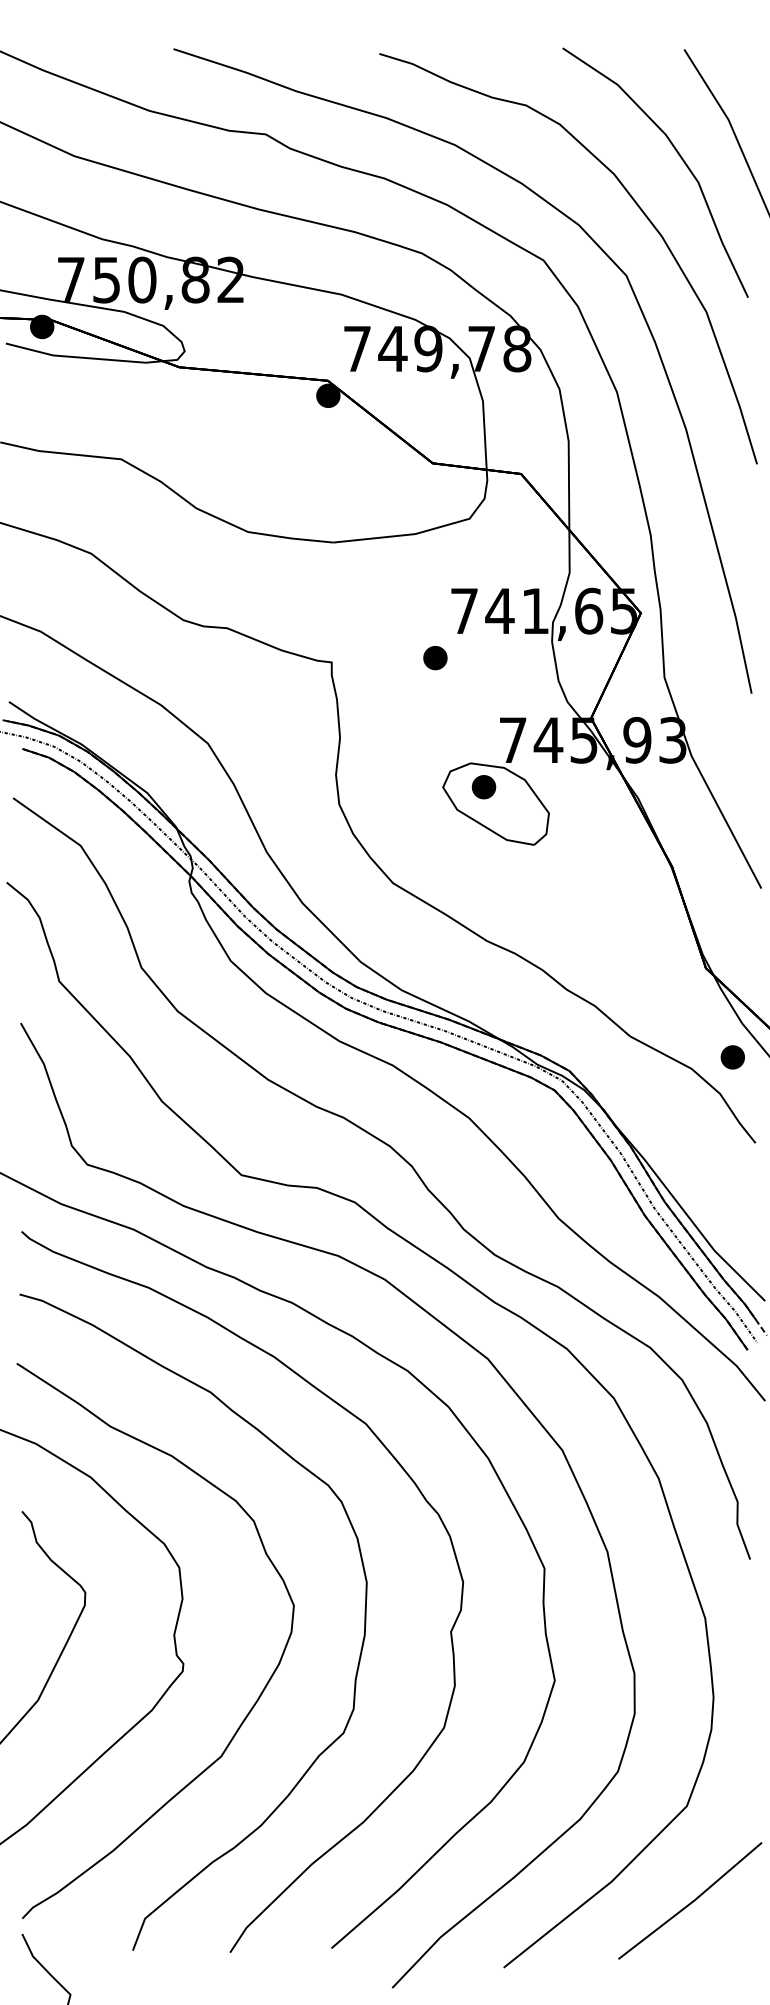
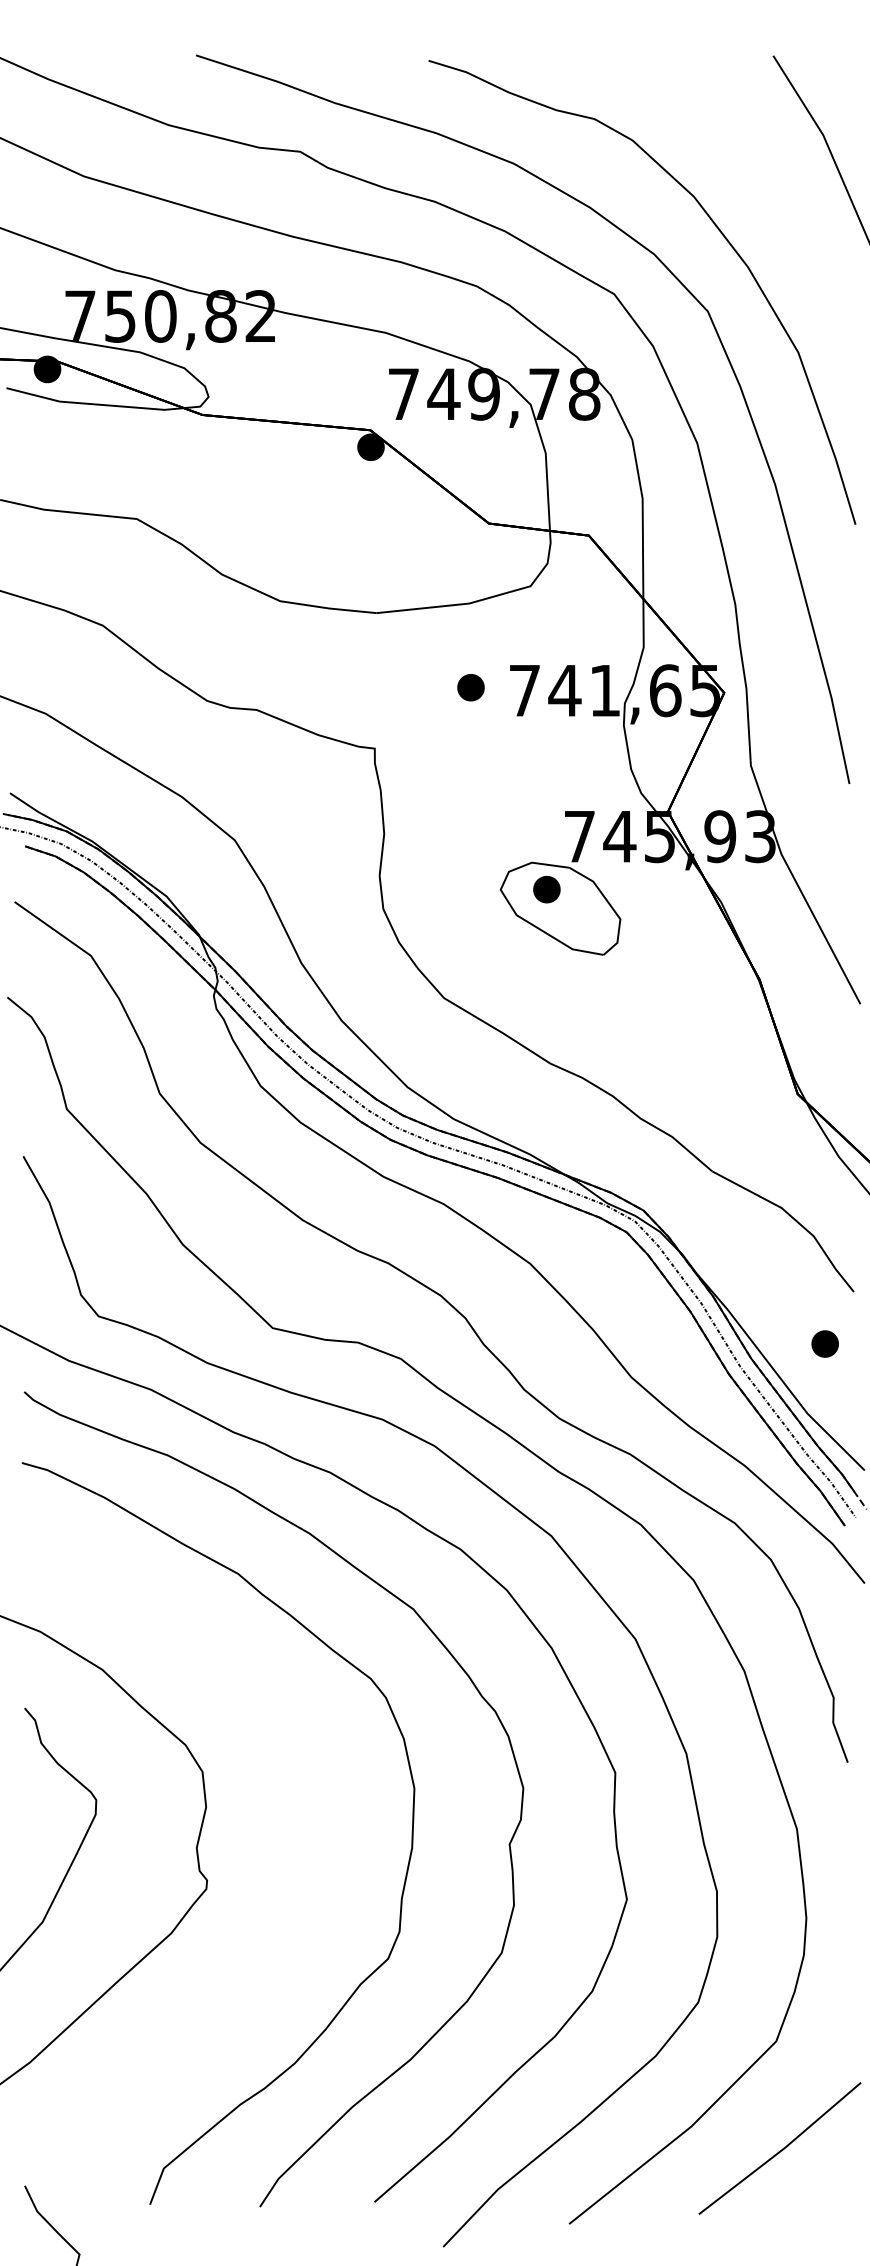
curve: (679, 156) -> (767, 176), removed
part: (434, 657) -> (470, 687), moved
part: (732, 1056) -> (824, 1343), moved
curve: (253, 1704) -> (286, 1926), removed

